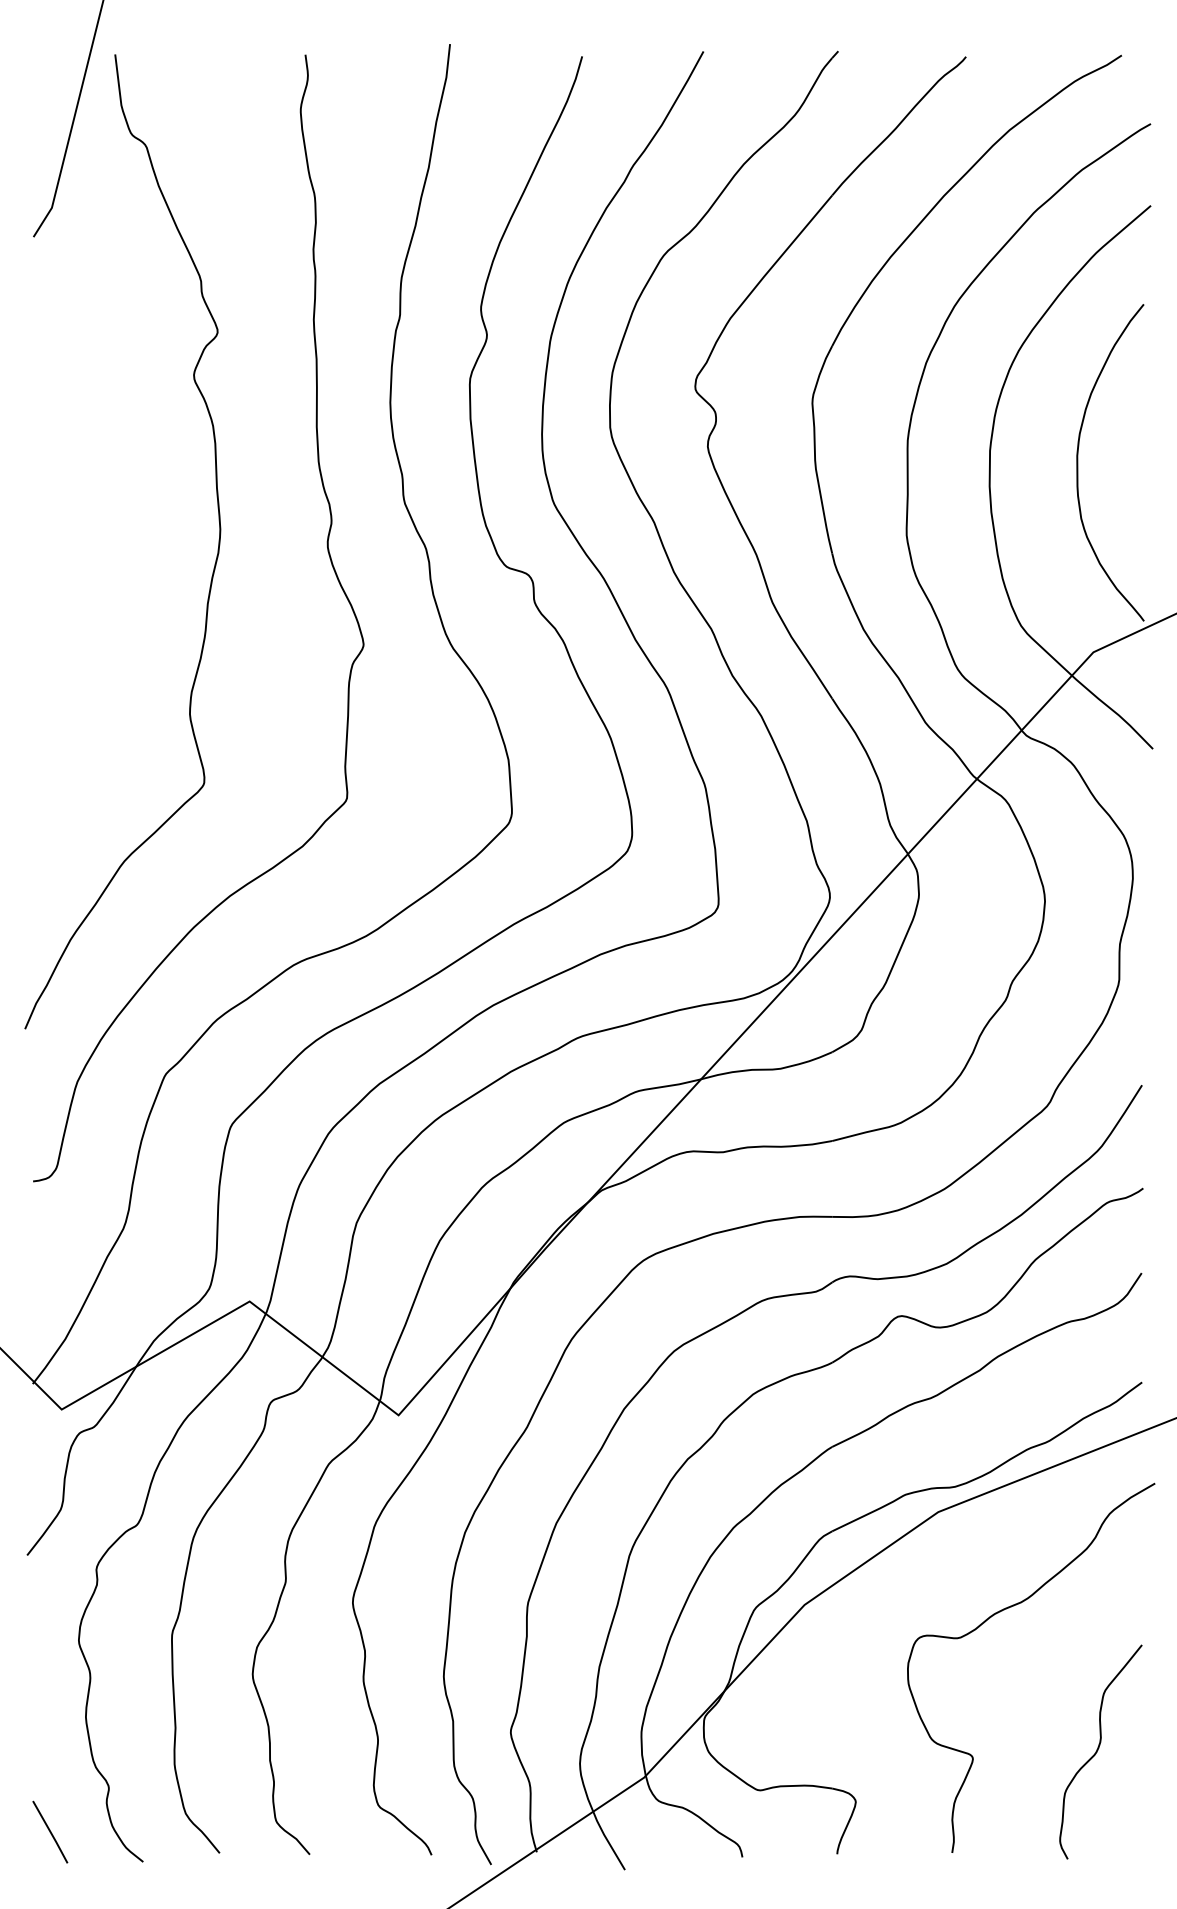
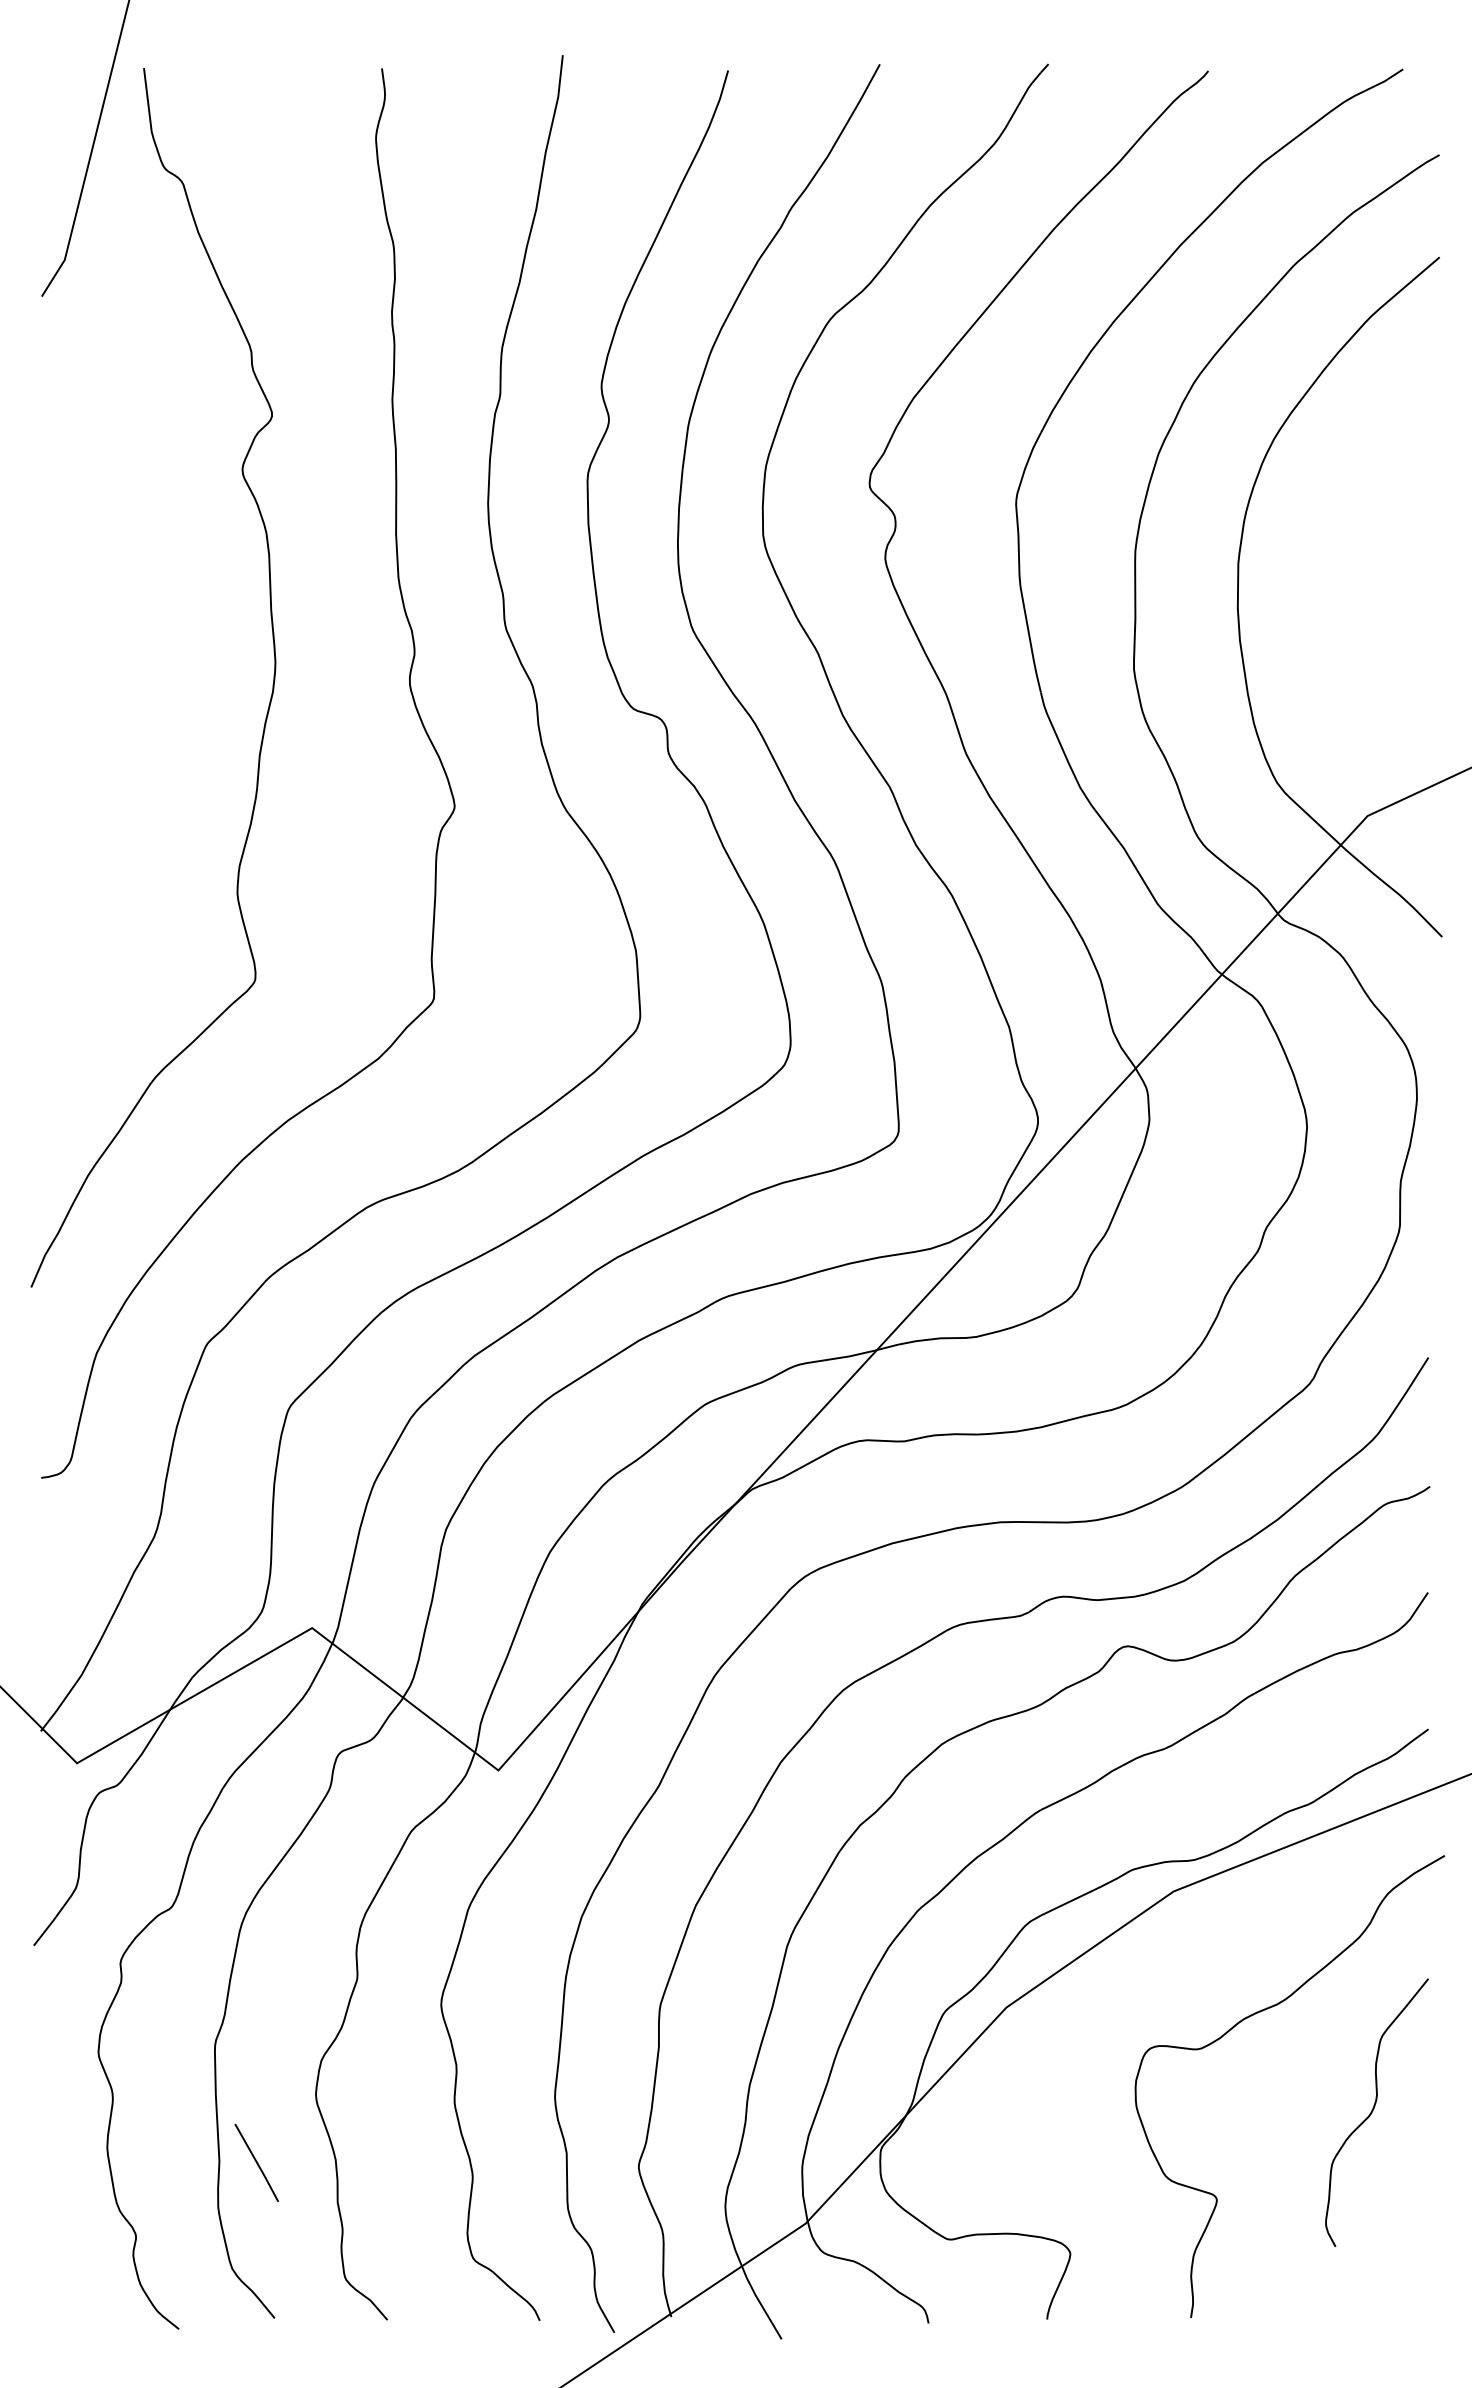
curve: (1078, 462) -> (1348, 578), removed
curve: (1098, 1751) -> (1373, 2111), moved
line: (50, 1831) -> (256, 2162), moved

